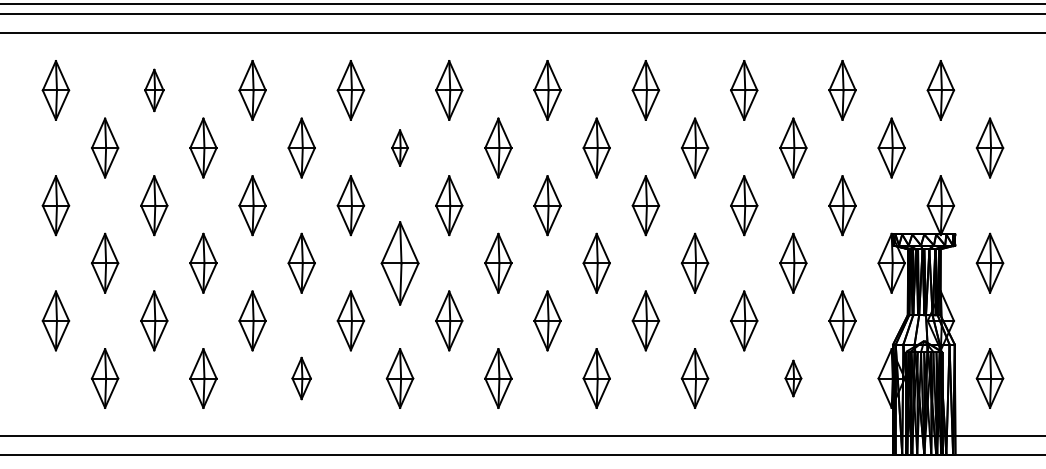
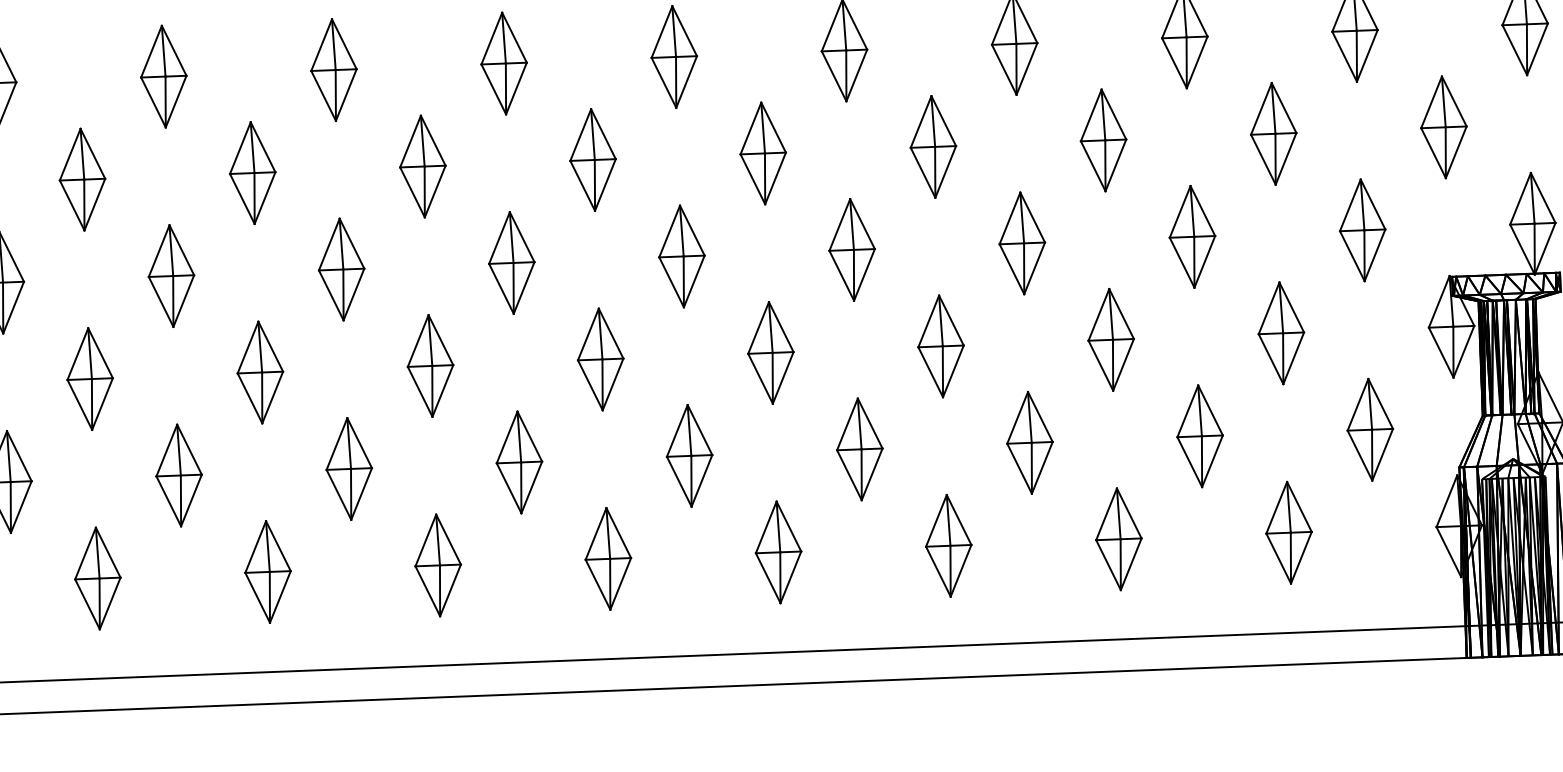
part: (154, 90) -> (164, 76), size x1.43
part: (399, 147) -> (592, 159), size x1.67
part: (399, 262) -> (599, 358), size x0.71
part: (301, 378) -> (437, 565), size x1.43
part: (793, 378) -> (1289, 532), size x1.67

